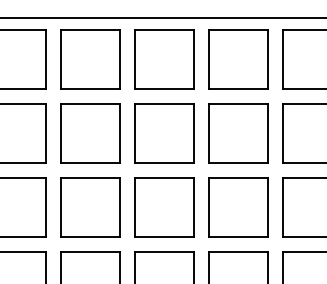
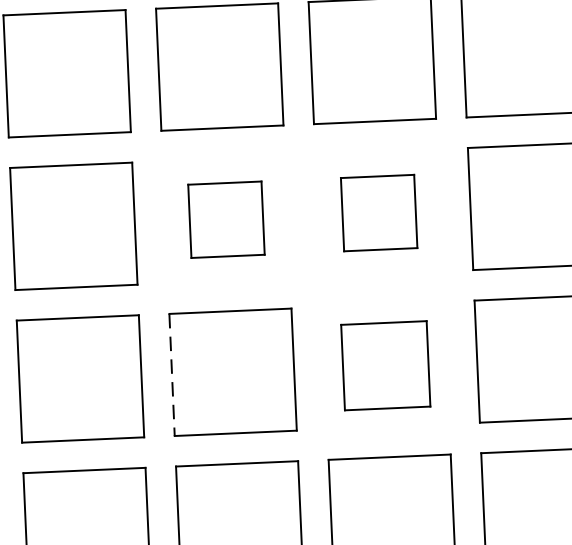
part: (90, 133) -> (226, 219), size x0.6
part: (164, 133) -> (379, 213), size x0.6
line: (60, 207) -> (171, 375), solid -> dashed
part: (164, 207) -> (386, 365), size x0.7

